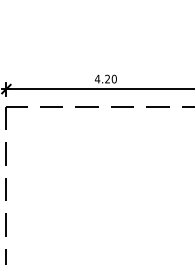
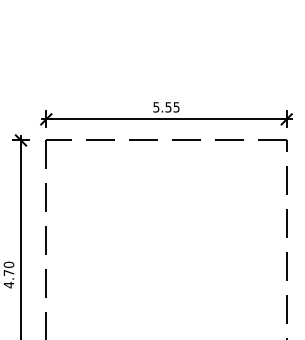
text: (105, 79) -> (166, 107), 4.20 -> 5.55

